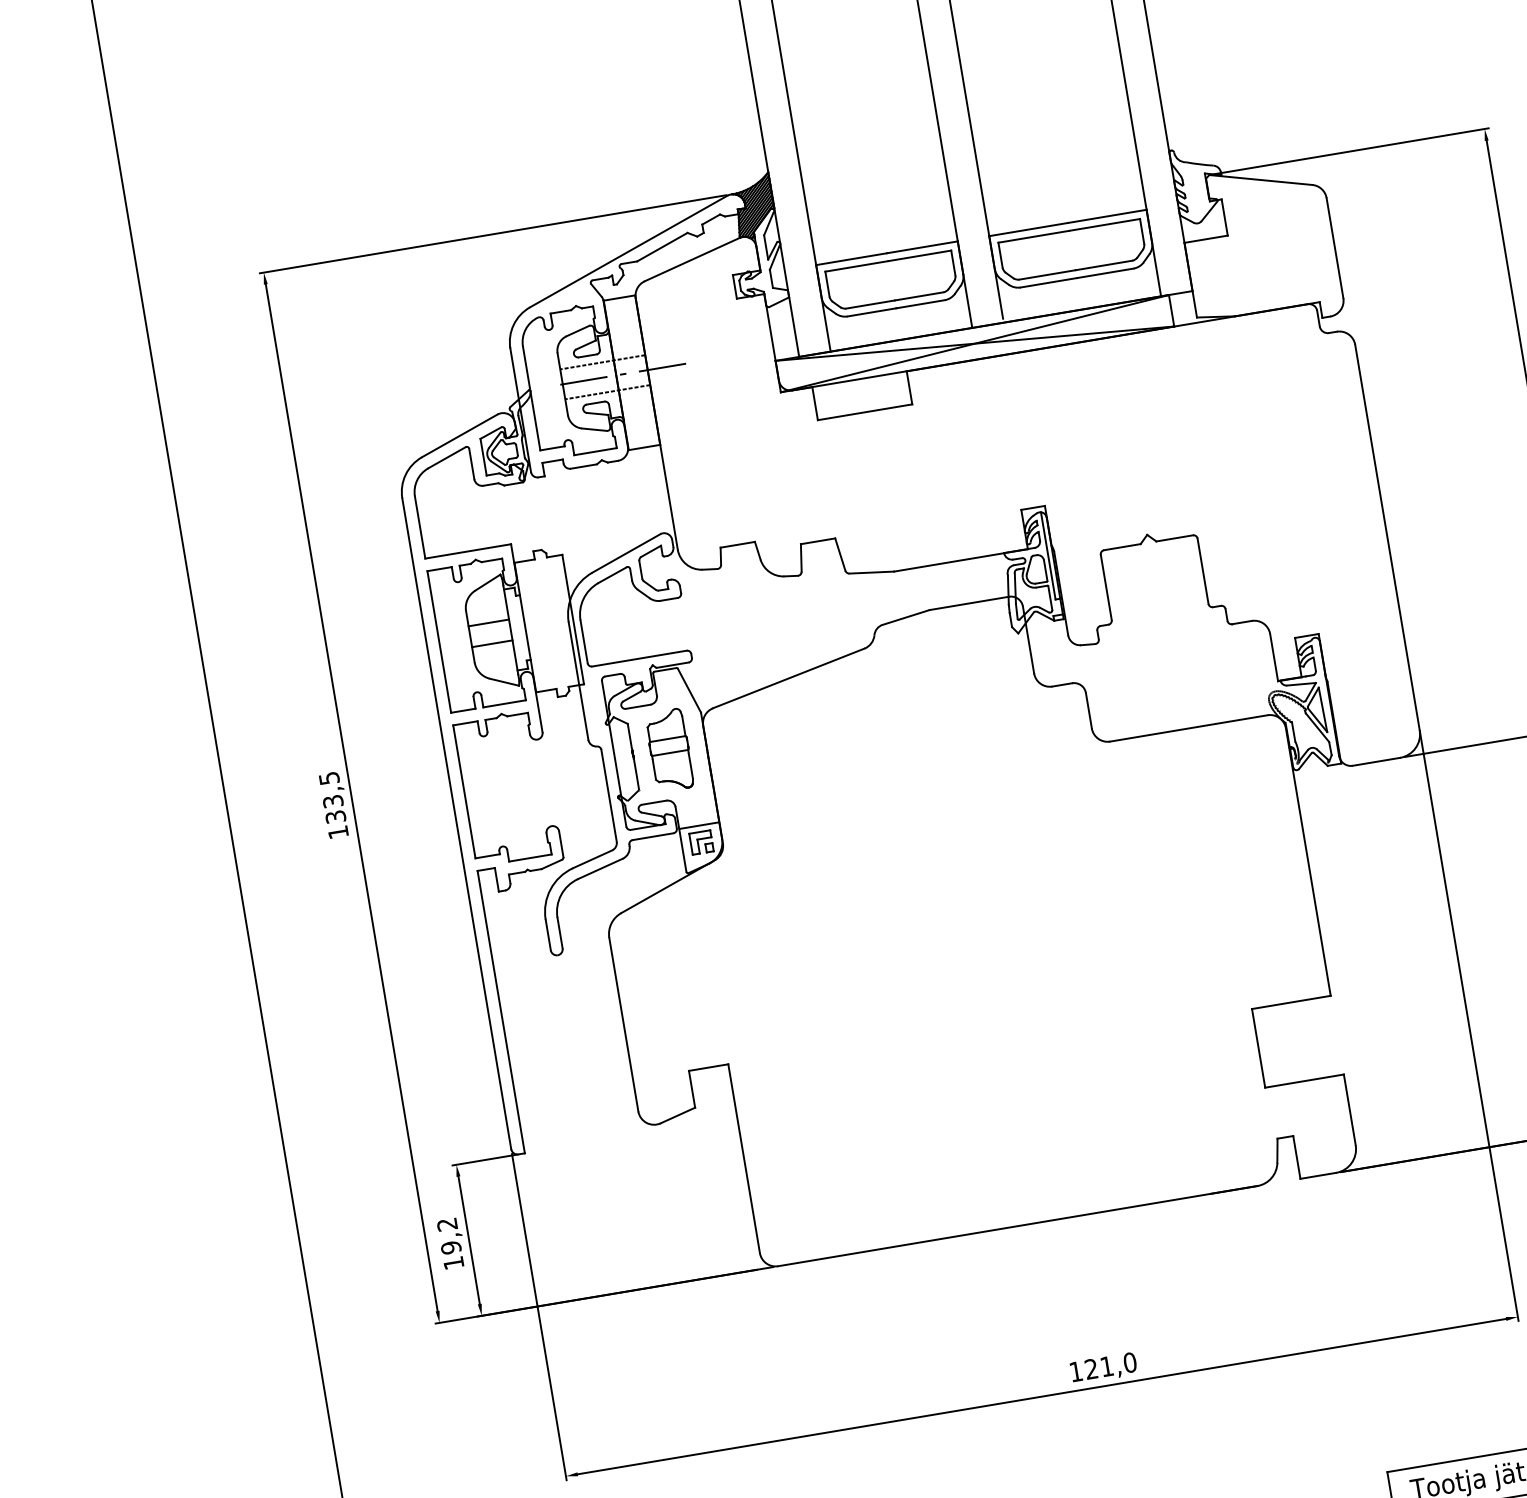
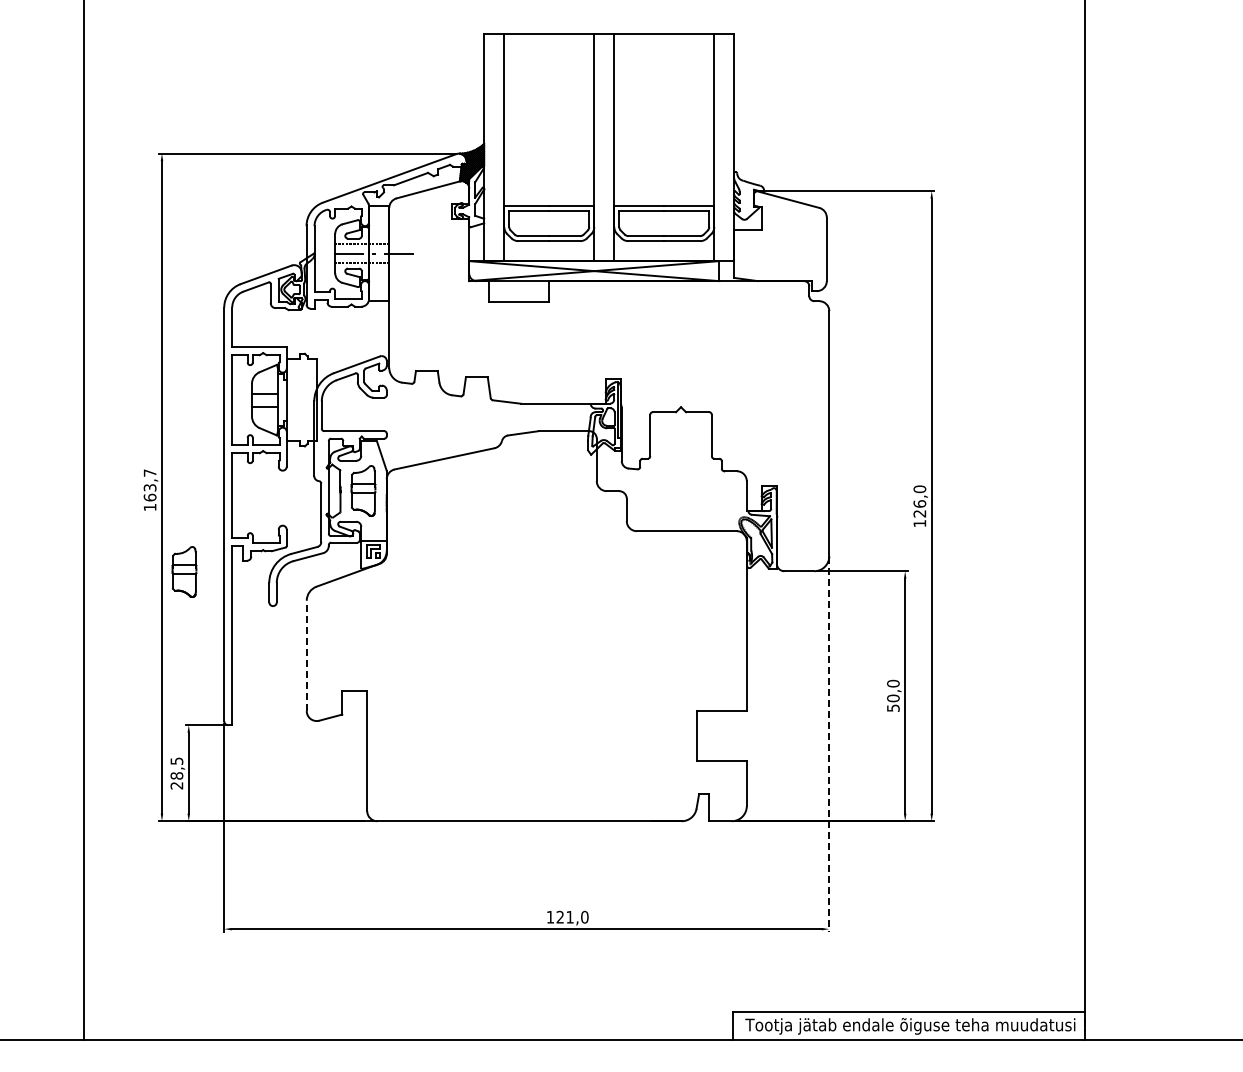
text: (331, 798) -> (149, 485), 133,5 -> 163,7
part: (409, 924) -> (184, 571), added
line: (623, 1024) -> (306, 655), solid -> dashed
line: (1469, 1026) -> (829, 744), solid -> dashed
text: (449, 1244) -> (176, 773), 19,2 -> 28,5

